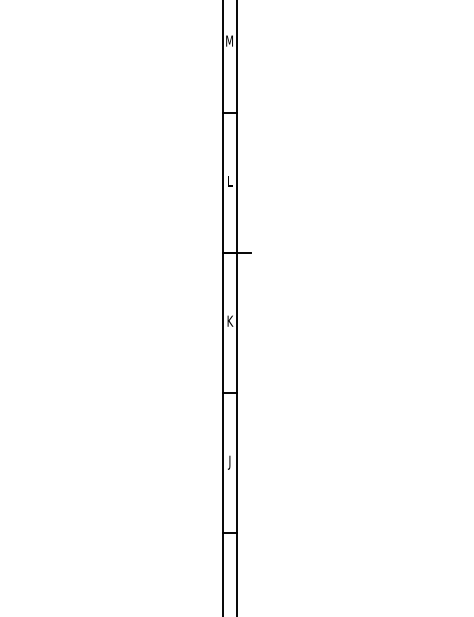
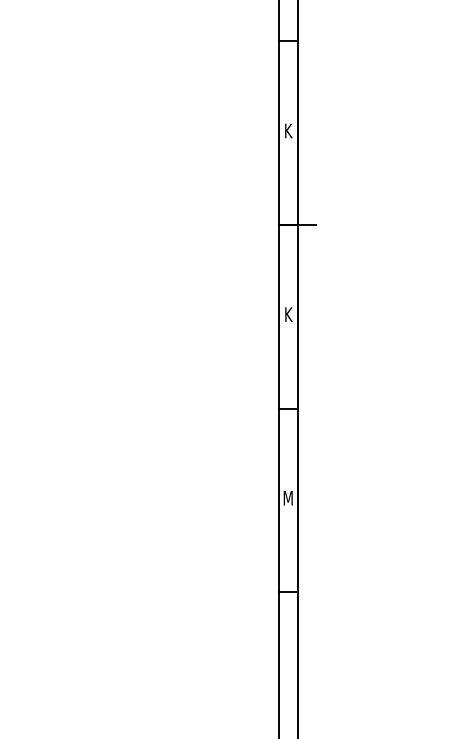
text: (230, 180) -> (289, 130), L -> K
text: (229, 462) -> (287, 499), J -> M

